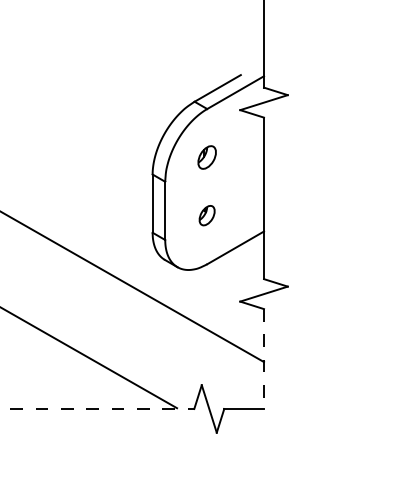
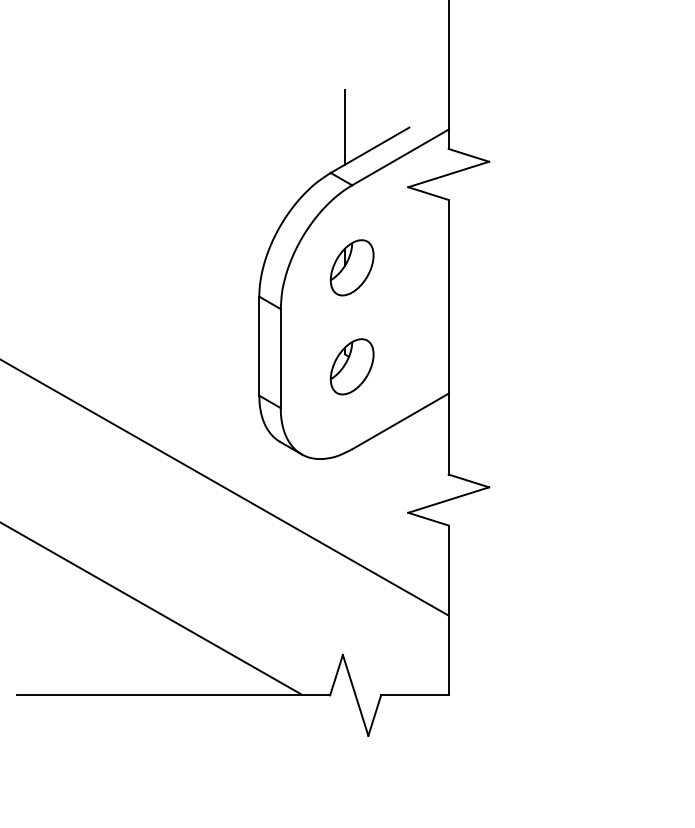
line: (203, 74) -> (345, 126), added
part: (206, 157) -> (350, 267), size x1.43
part: (206, 215) -> (350, 366), size x1.67
line: (264, 359) -> (449, 611), dashed -> solid
line: (102, 408) -> (174, 694), dashed -> solid

